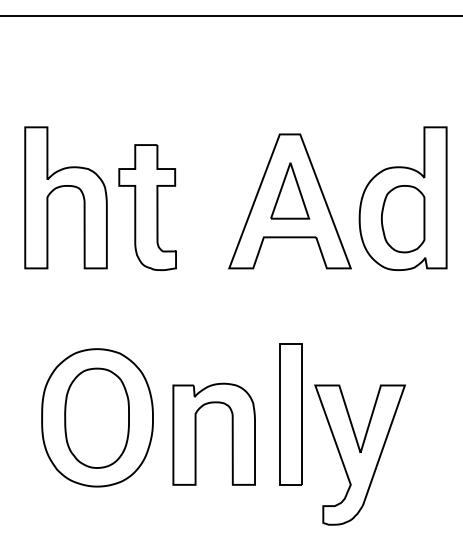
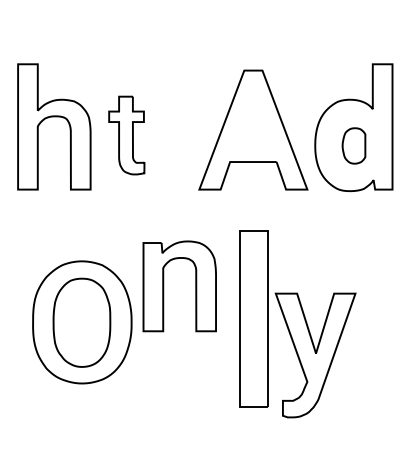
part: (290, 190) -> (253, 120), removed
part: (147, 207) -> (126, 135), size x0.7
part: (403, 219) -> (354, 146), size x0.6
part: (290, 414) -> (253, 319), size x1.4
part: (196, 433) -> (164, 285), moved

